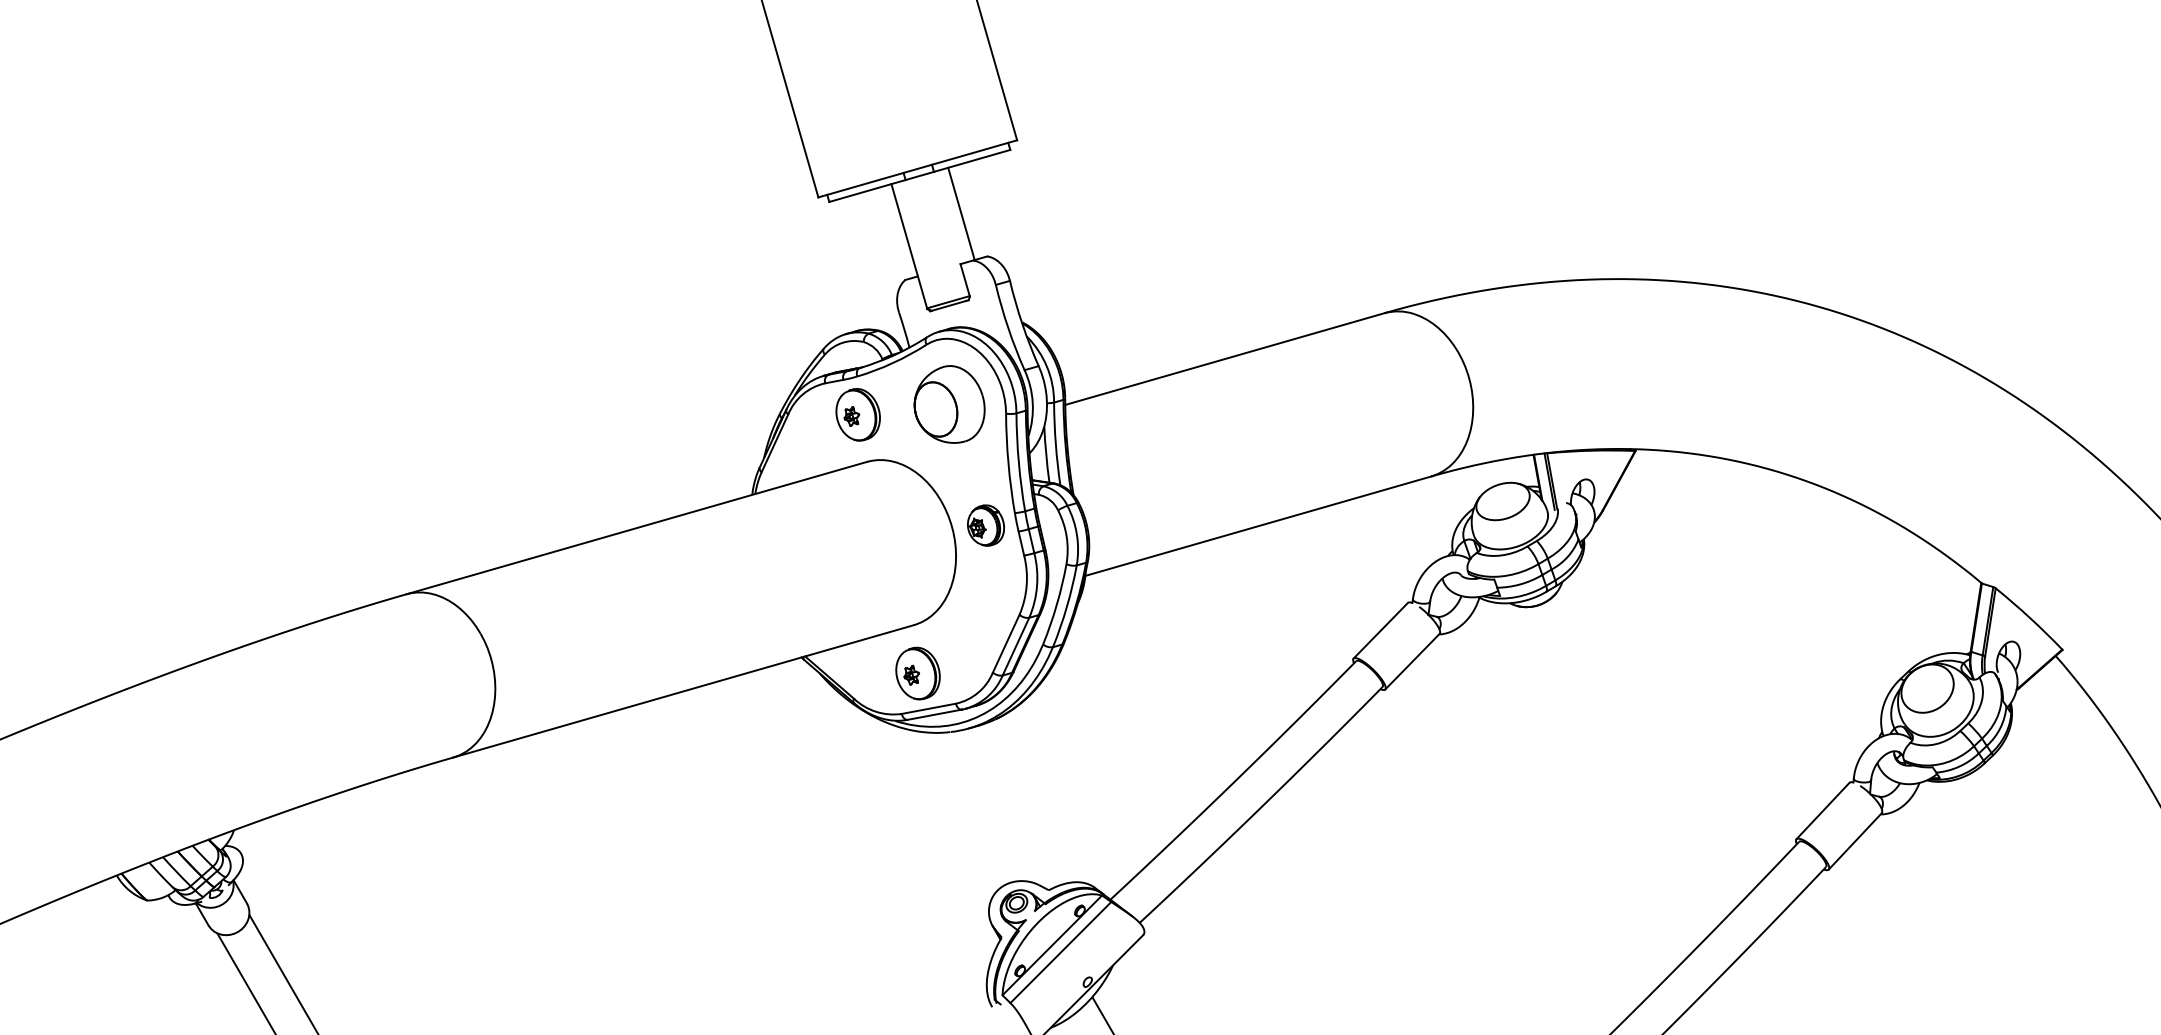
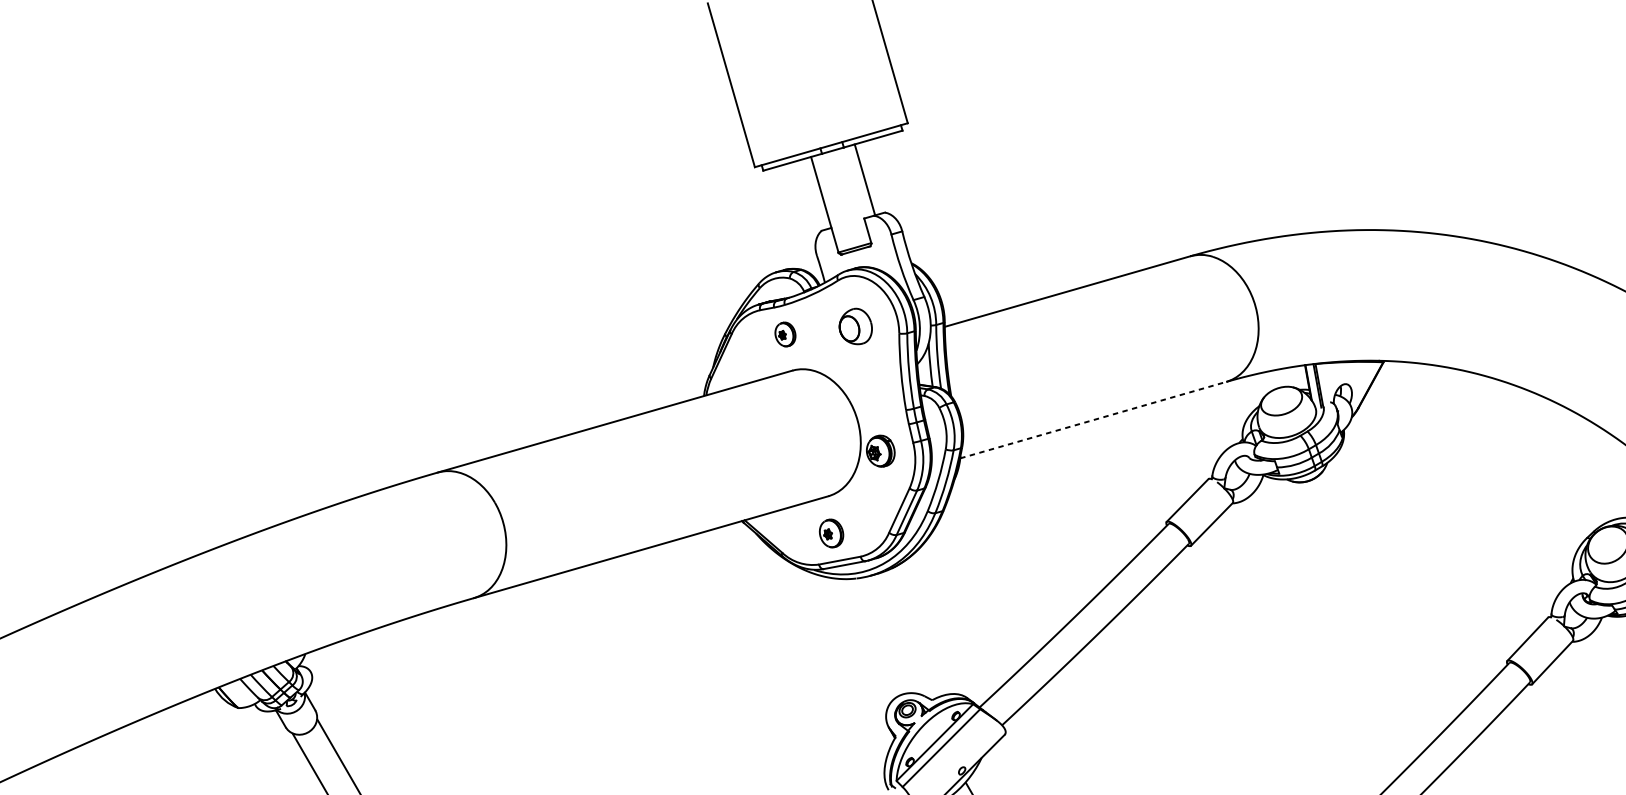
part: (949, 404) -> (855, 326), size x0.6
part: (857, 414) -> (784, 334), size x0.6
part: (986, 525) -> (881, 451), moved
line: (1258, 526) -> (1093, 420), solid -> dashed
part: (917, 673) -> (831, 533), size x0.7

